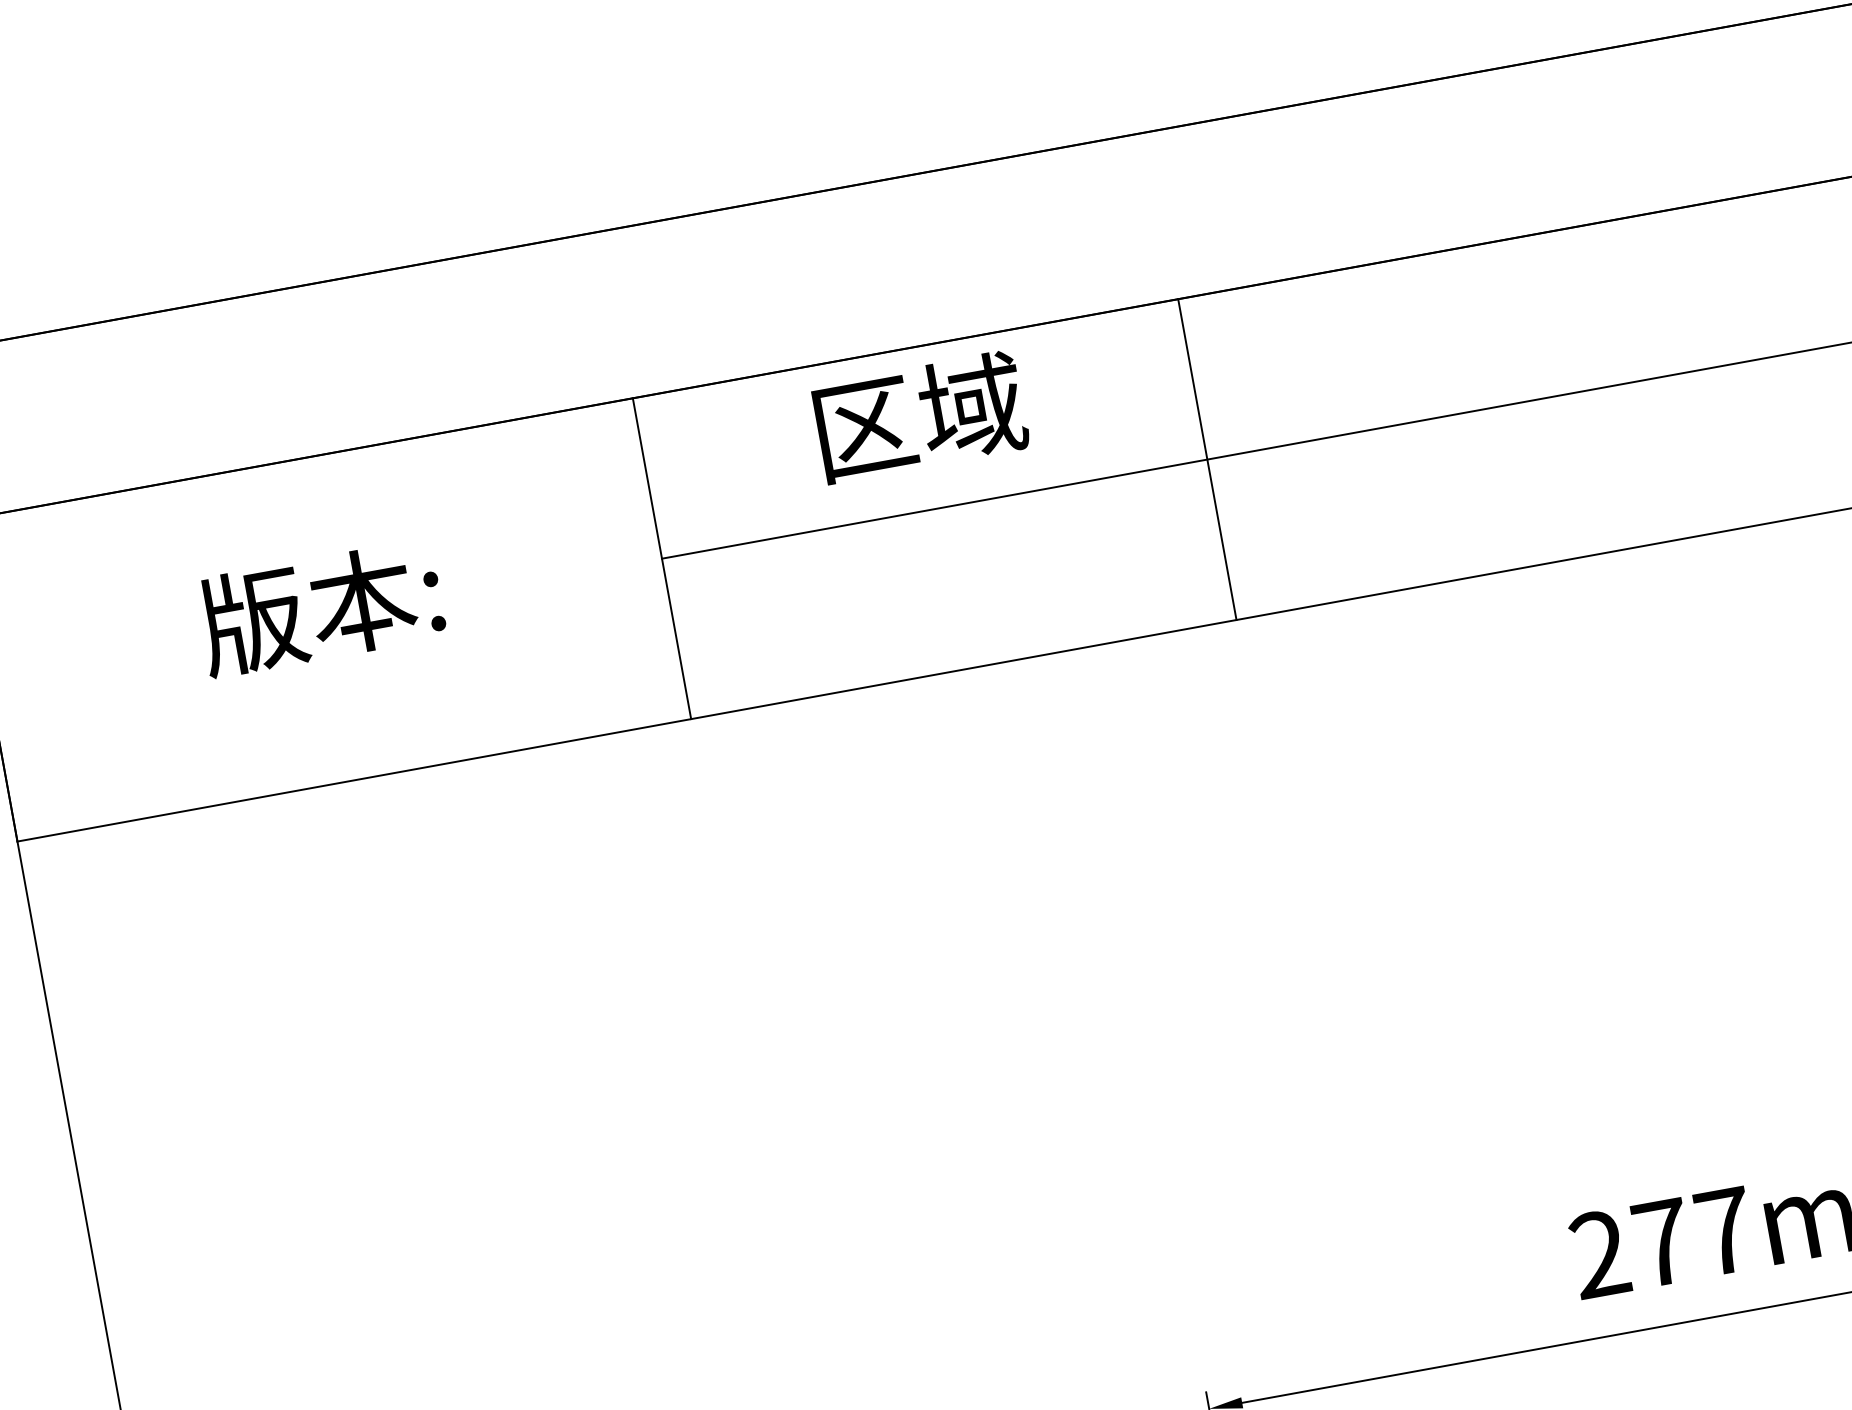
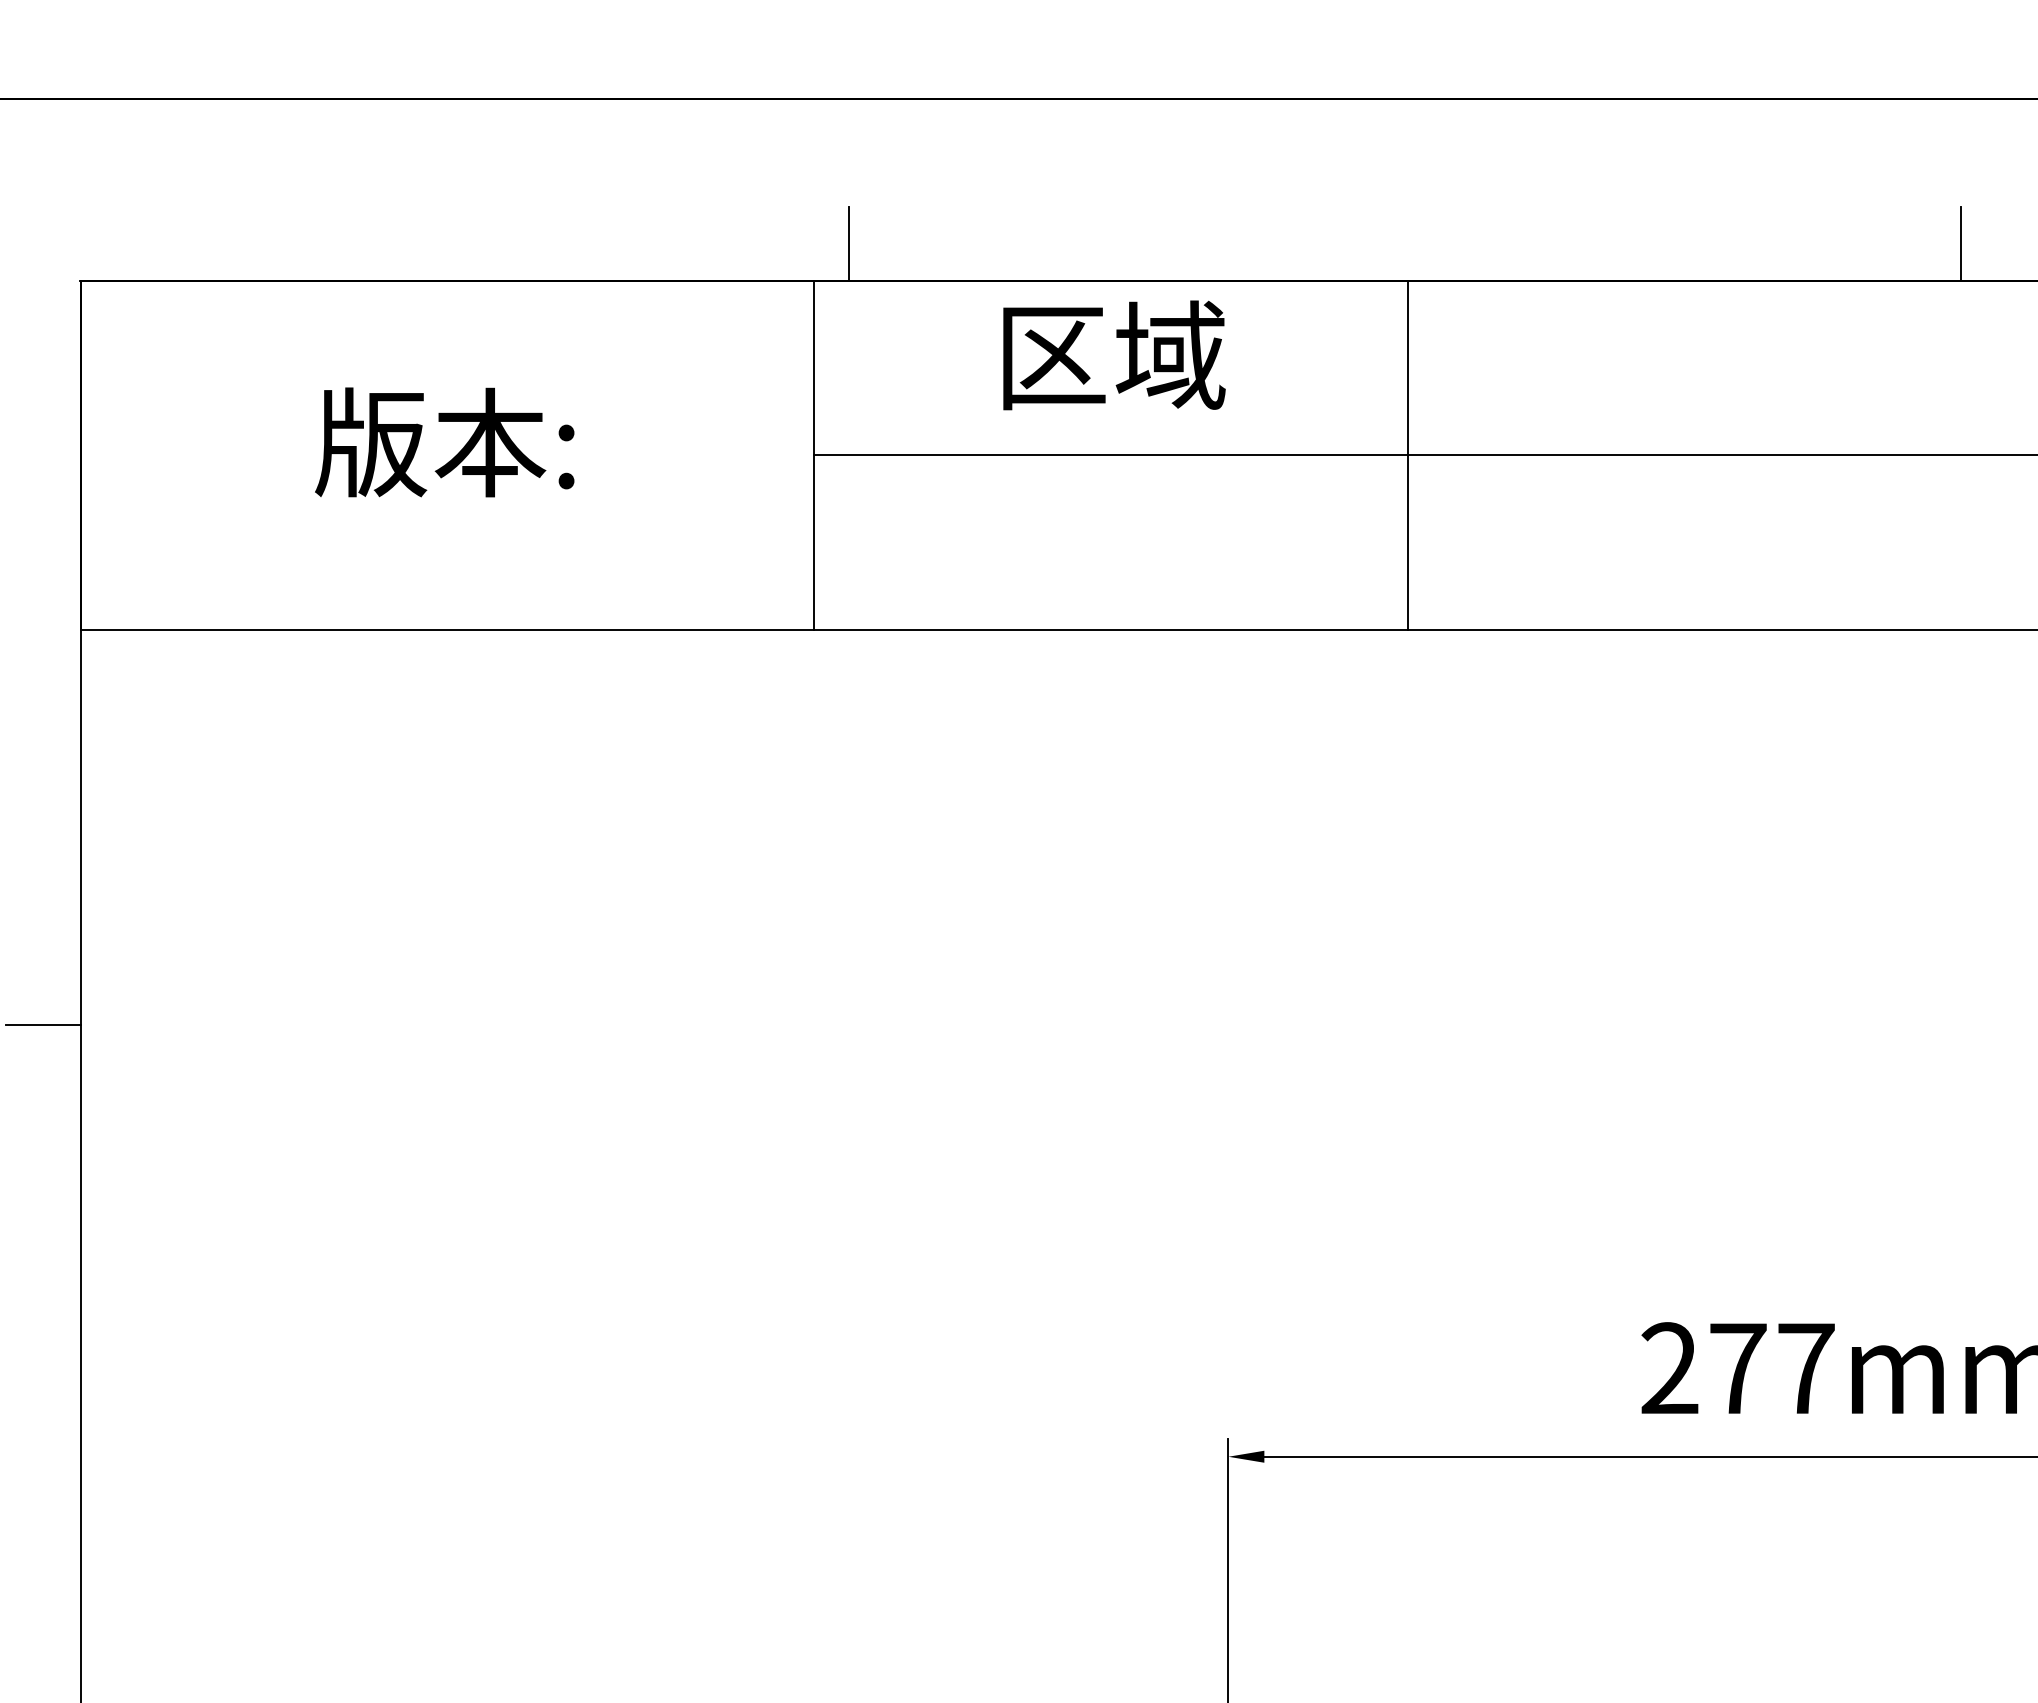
line: (1678, 172) -> (1960, 243), added
line: (658, 358) -> (849, 243), added
line: (49, 1210) -> (43, 1025), added

